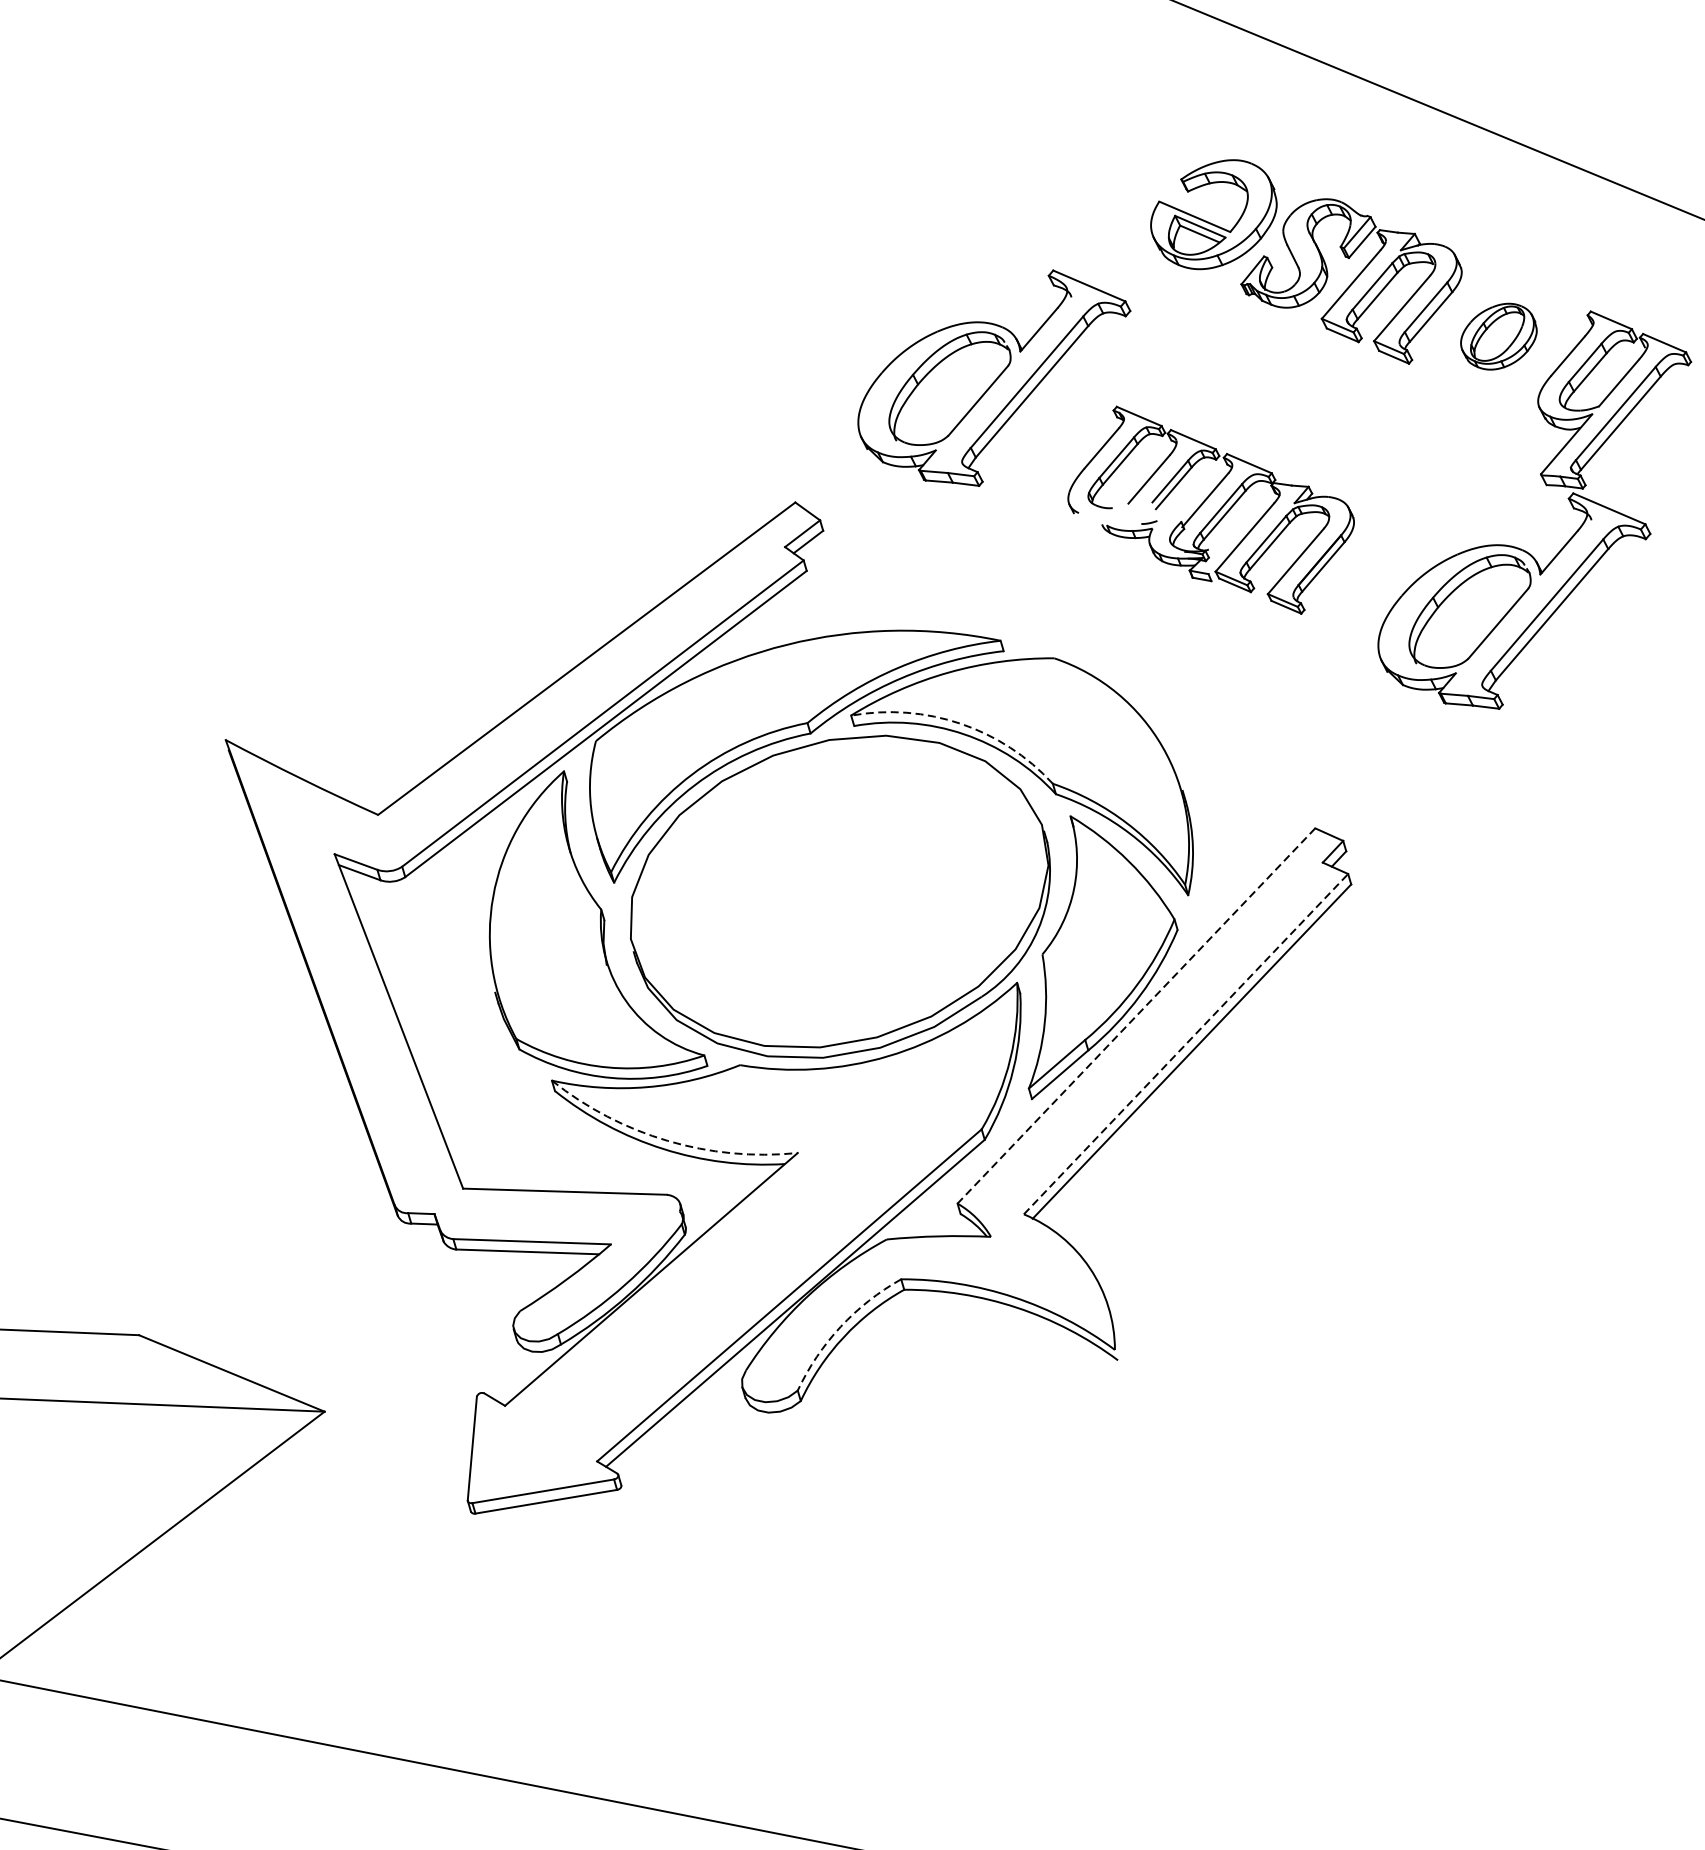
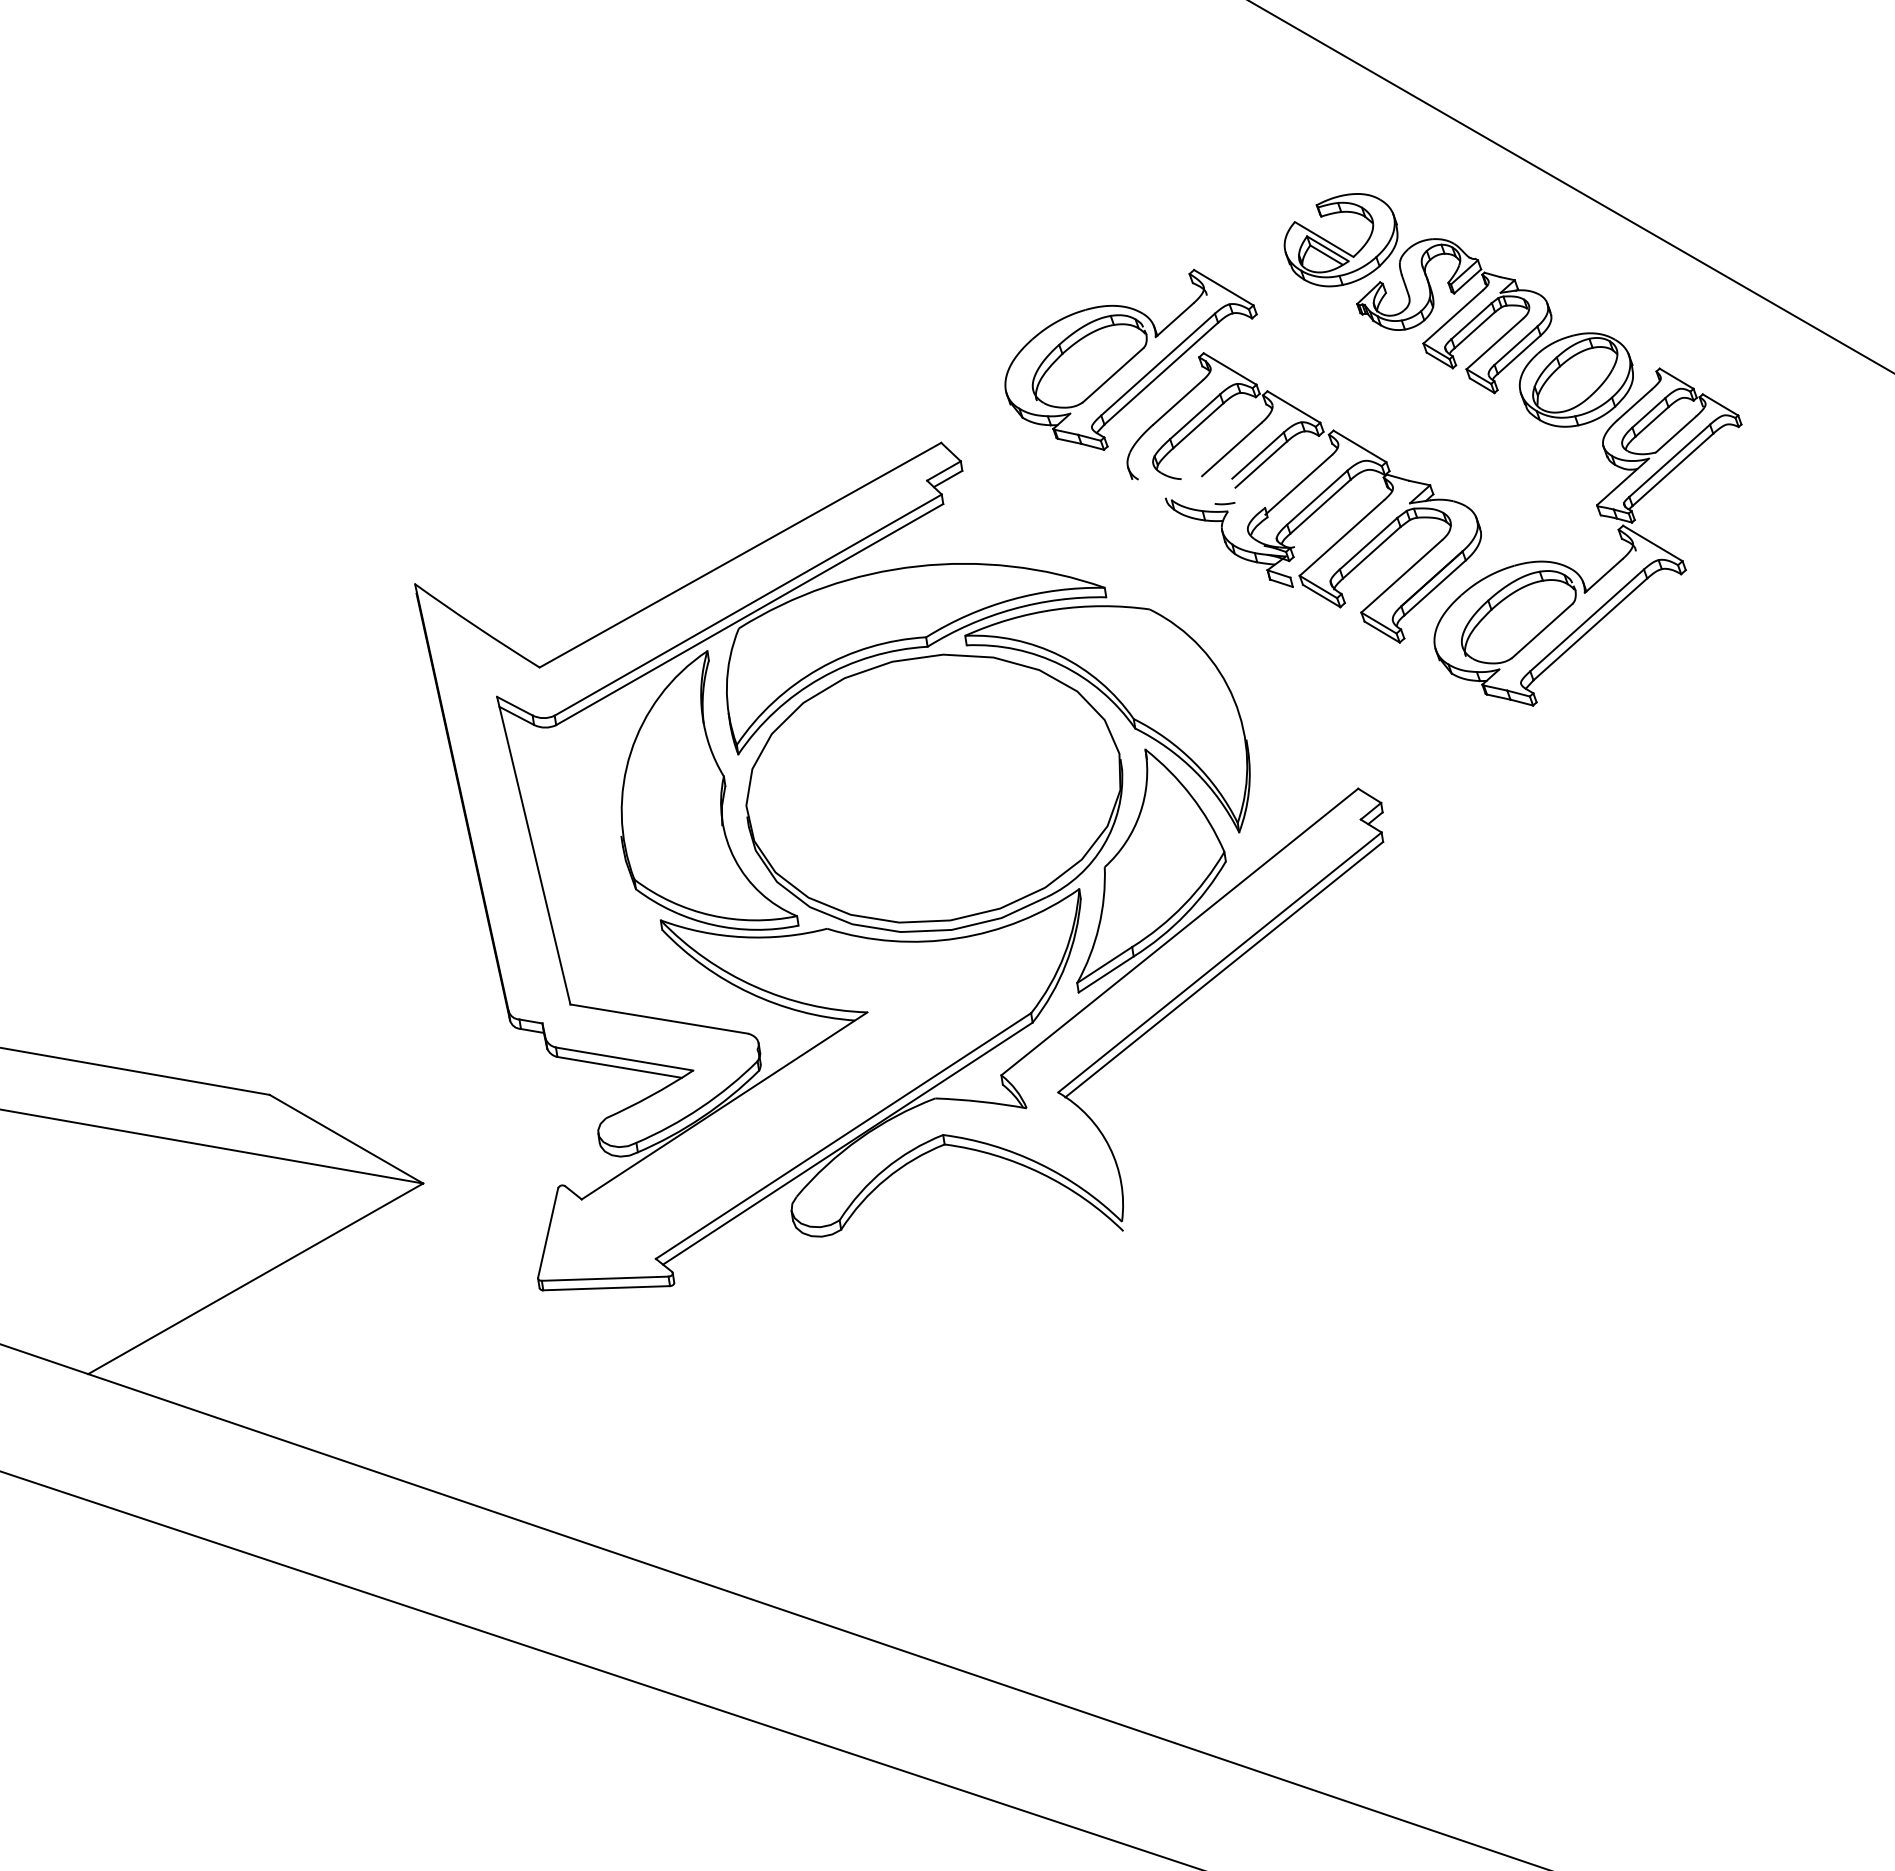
part: (1497, 336) -> (1575, 379), size x1.67
part: (1210, 509) -> (1303, 497), size x1.43
arc: (961, 723) -> (1060, 655), dashed -> solid
line: (1136, 1016) -> (1179, 932), dashed -> solid
line: (1186, 1044) -> (1220, 962), dashed -> solid
arc: (668, 1140) -> (755, 986), dashed -> solid
arc: (840, 1326) -> (884, 1169), dashed -> solid

